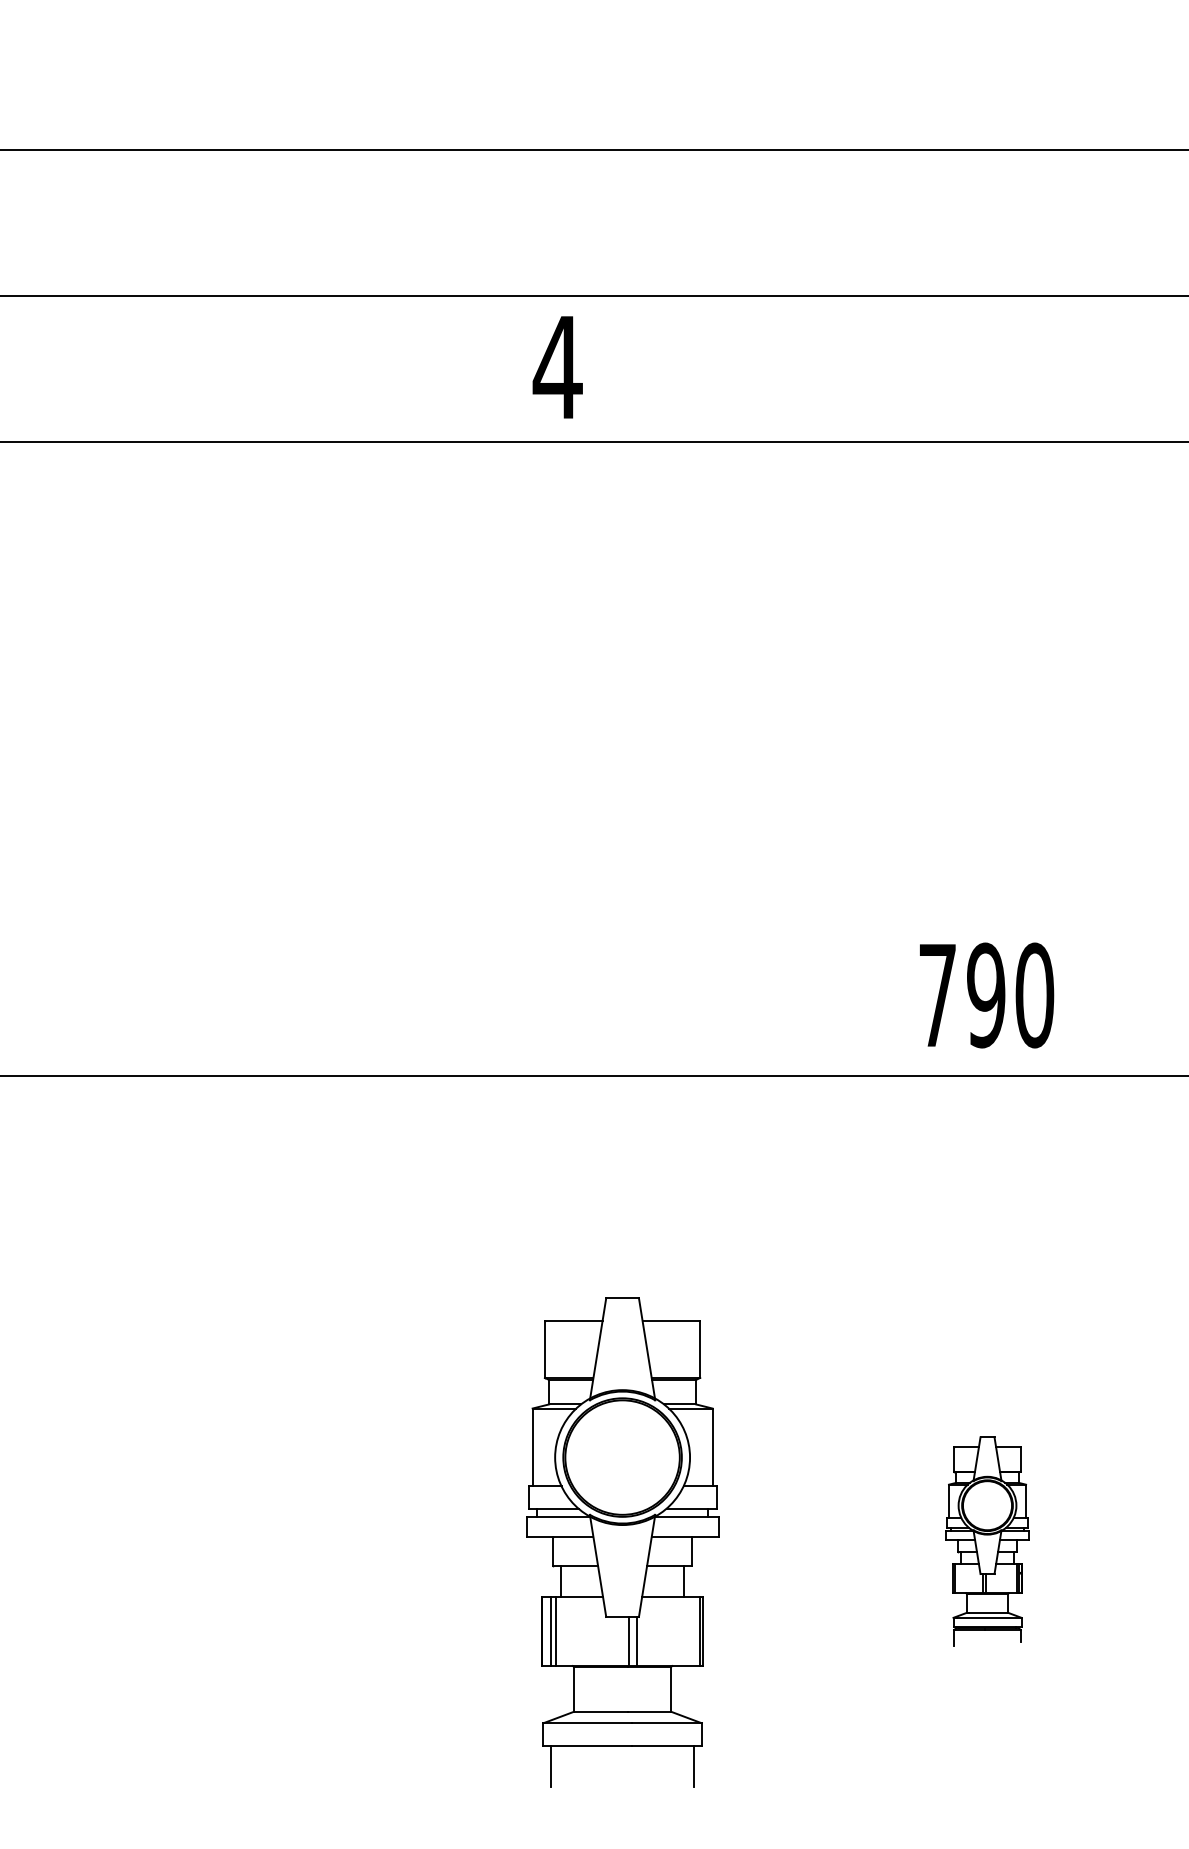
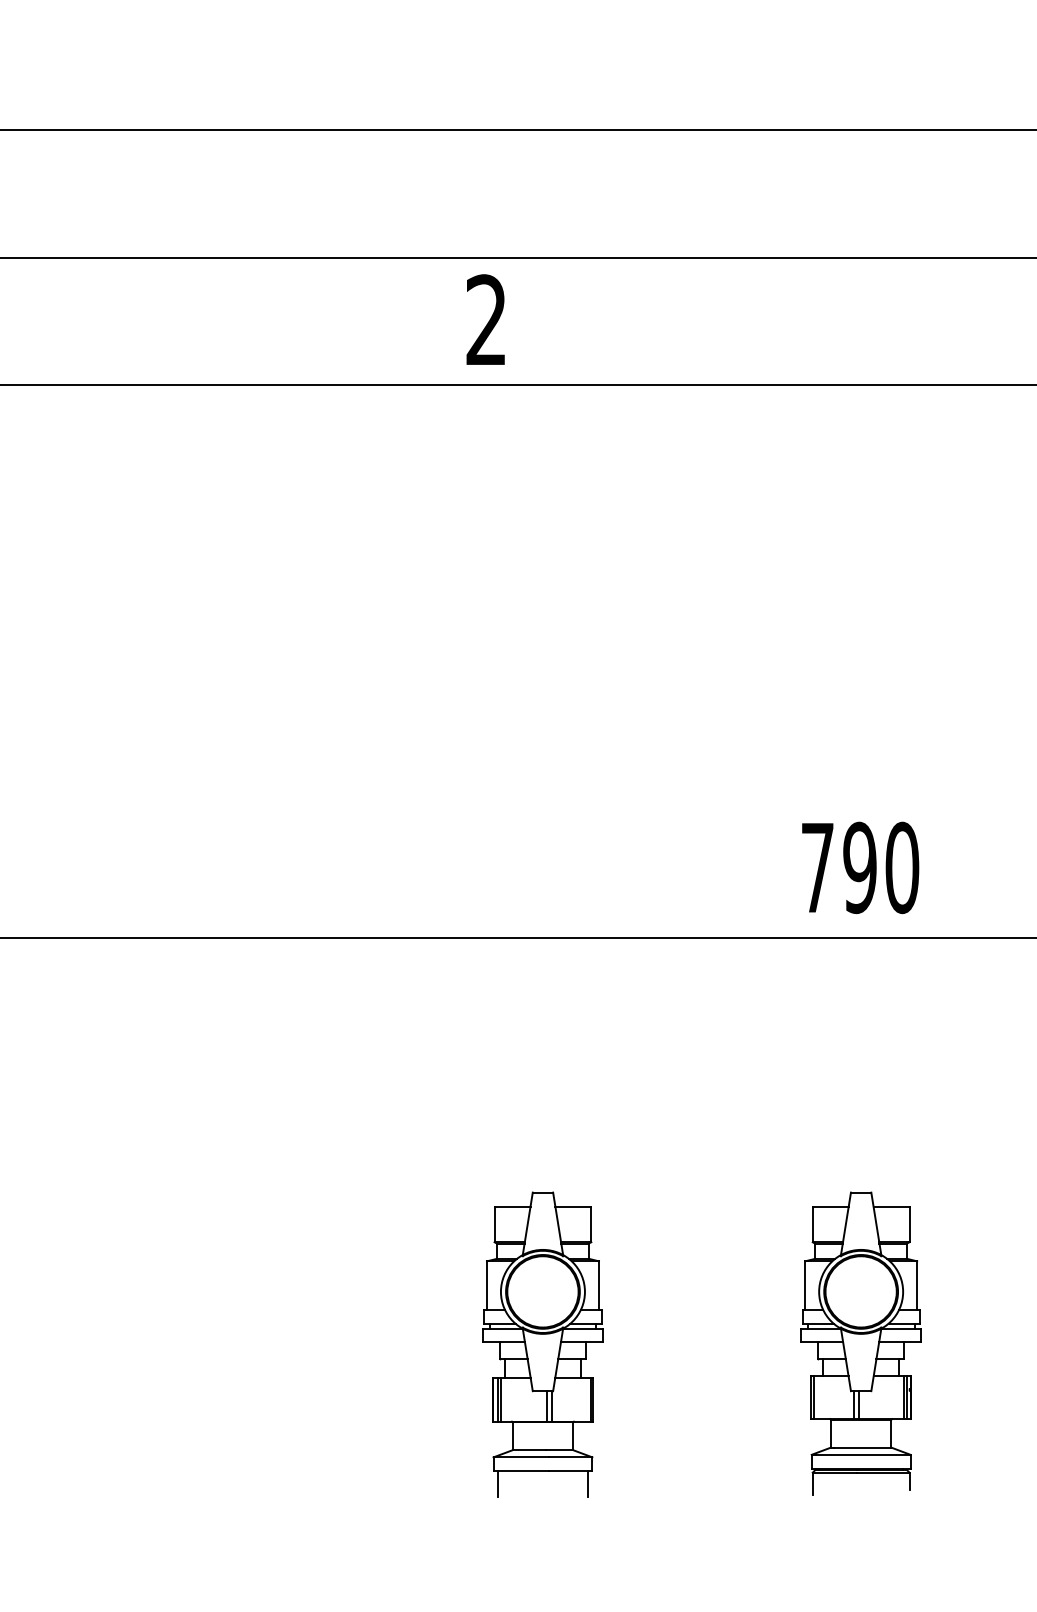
text: (557, 366) -> (486, 319), 4 -> 2
part: (987, 1541) -> (861, 1343), size x1.67
part: (622, 1542) -> (542, 1344), size x0.71

